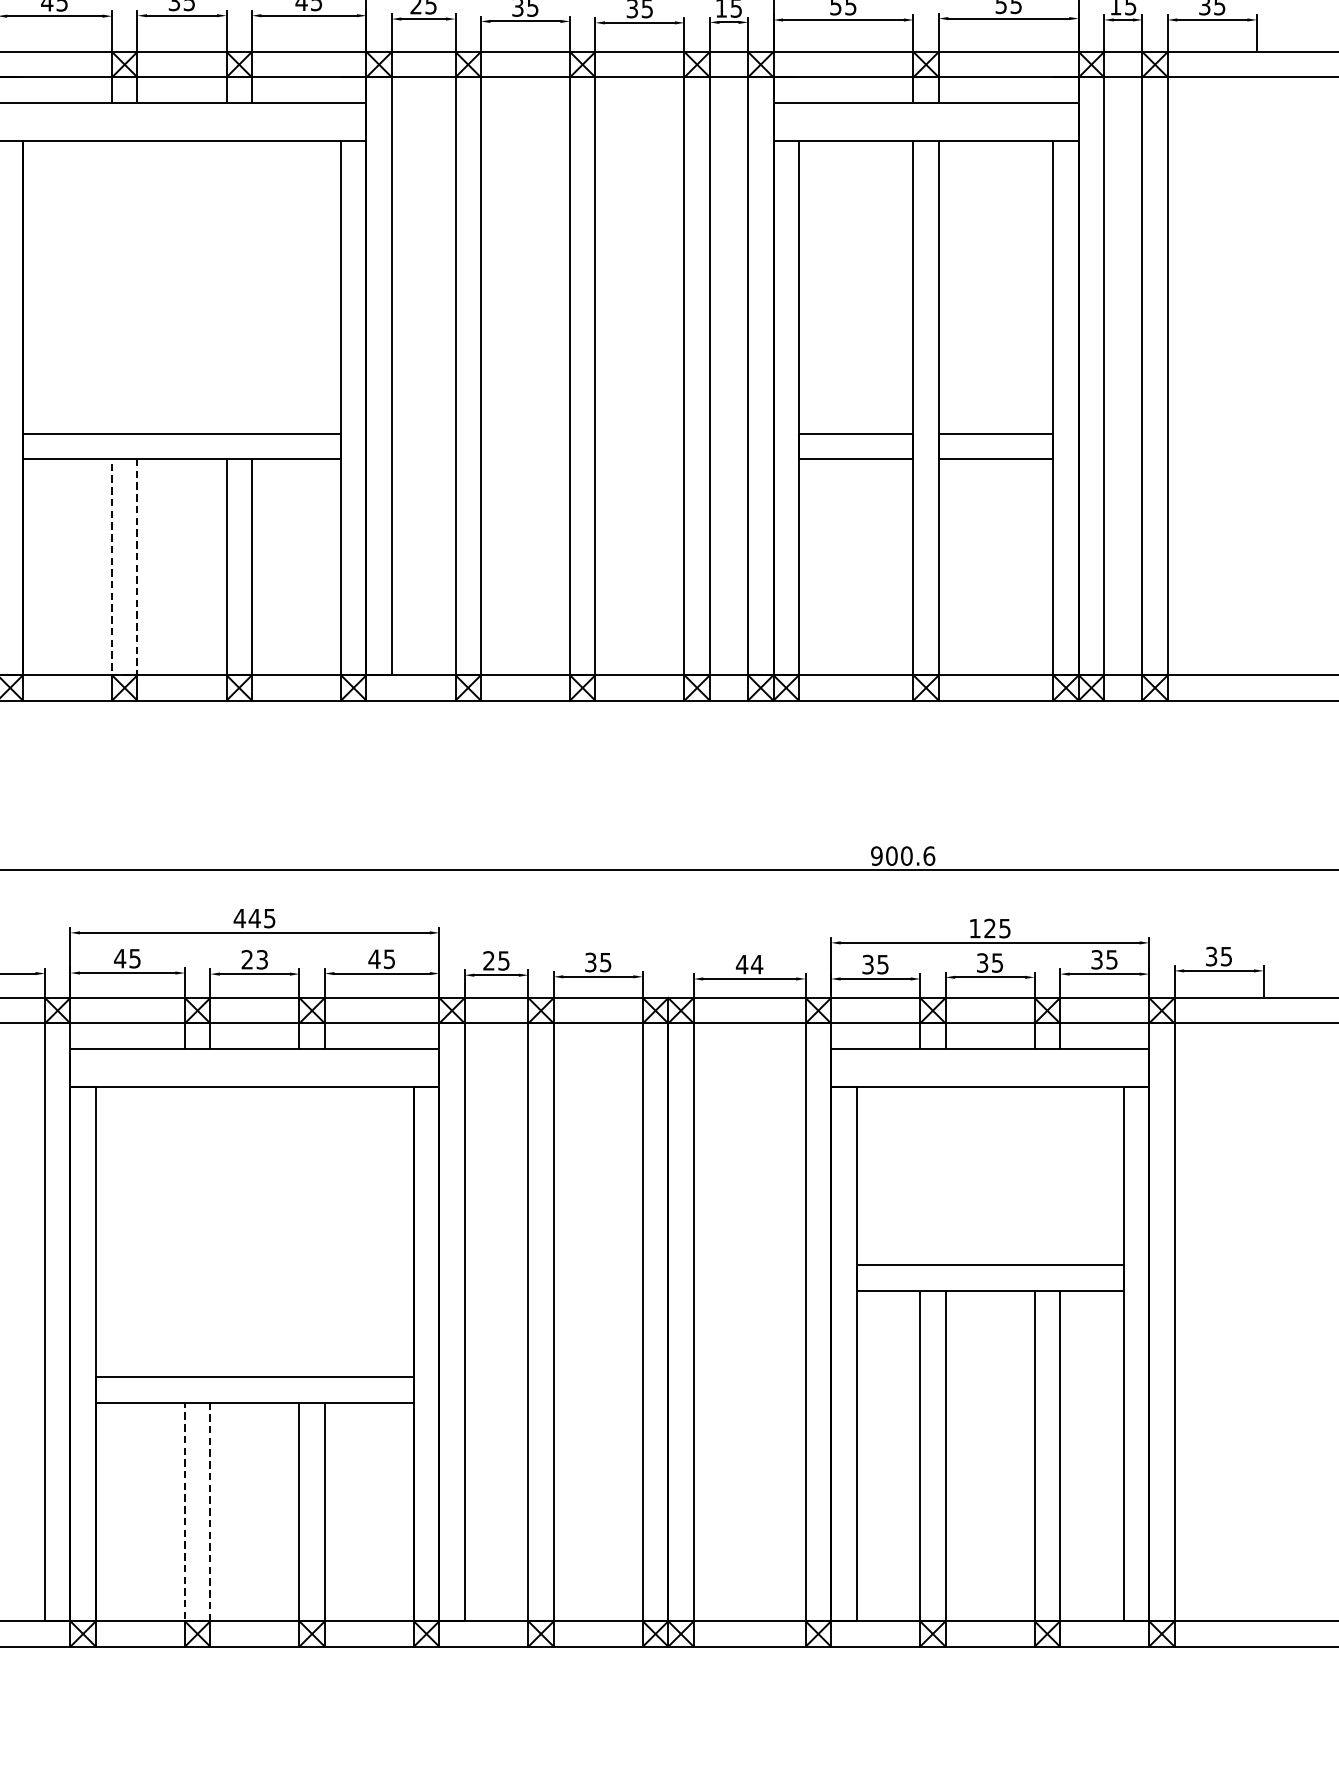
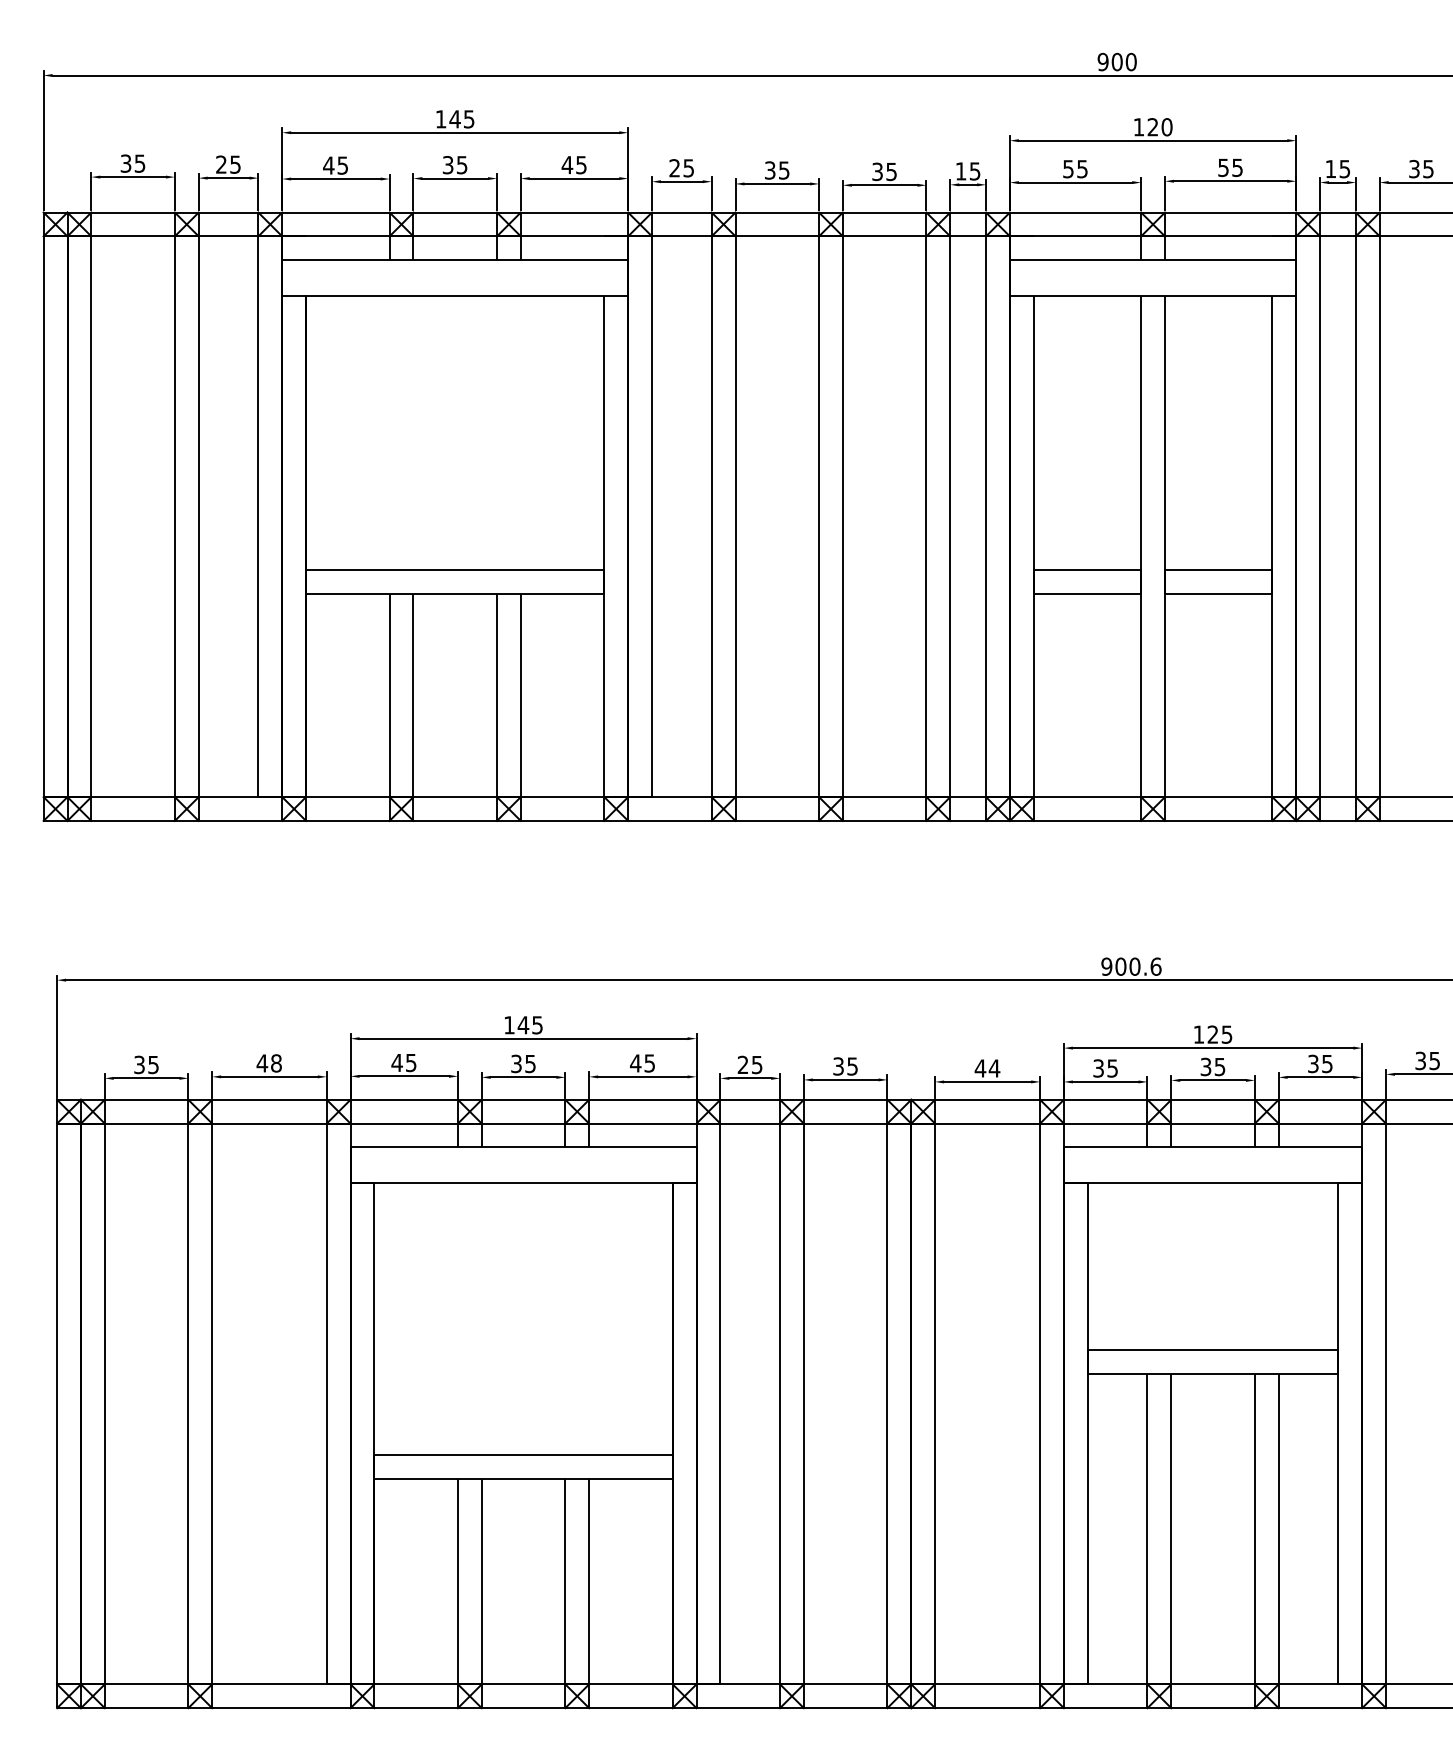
line: (124, 675) -> (401, 797), dashed -> solid
text: (239, 918) -> (509, 1025), 445 -> 145
text: (254, 959) -> (523, 1063), 23 -> 35
line: (197, 1621) -> (469, 1684), dashed -> solid

